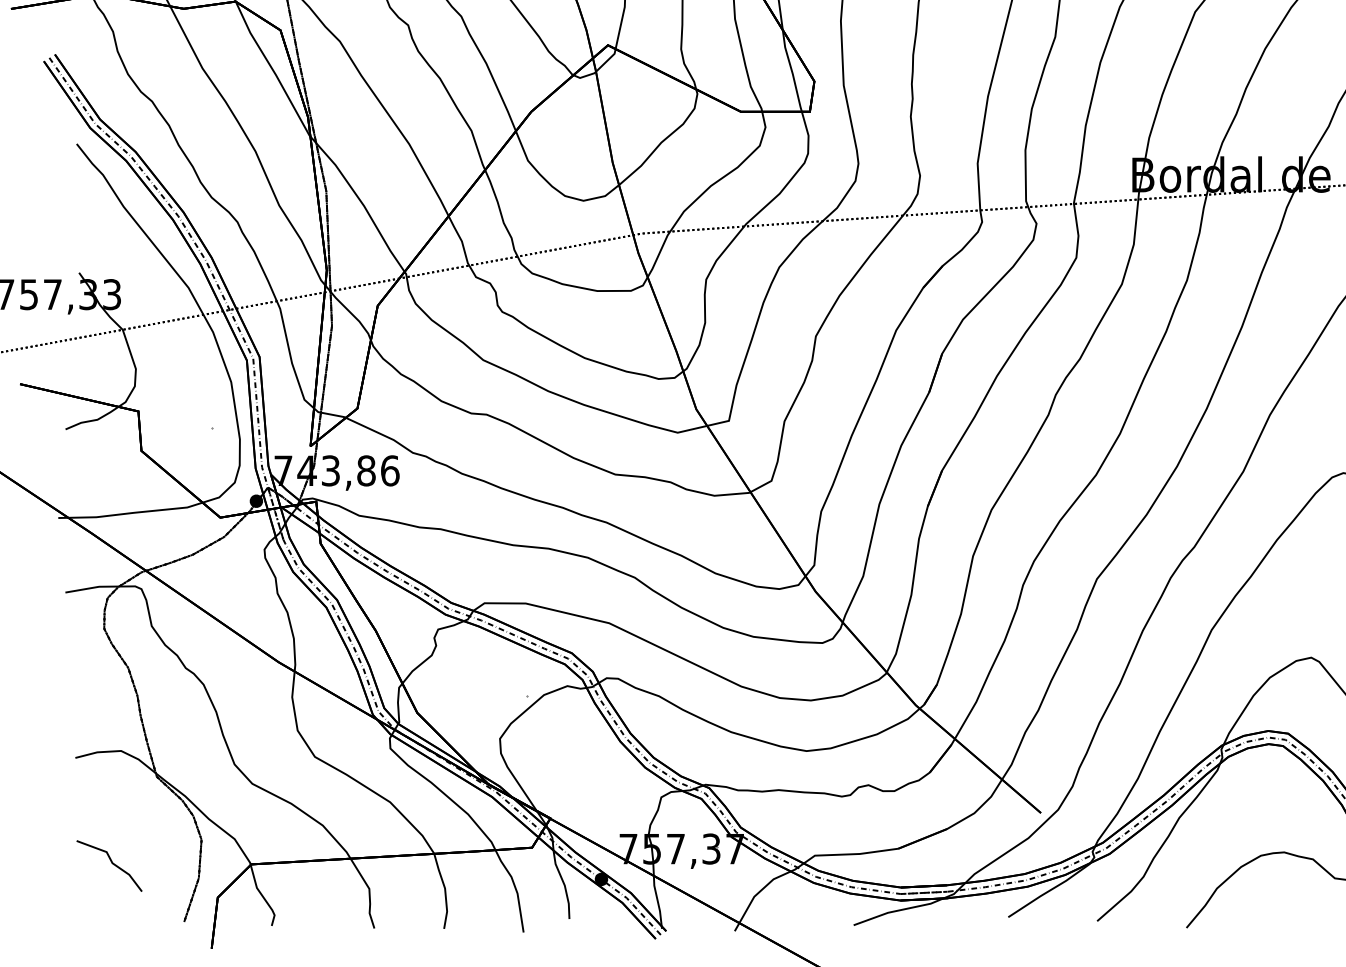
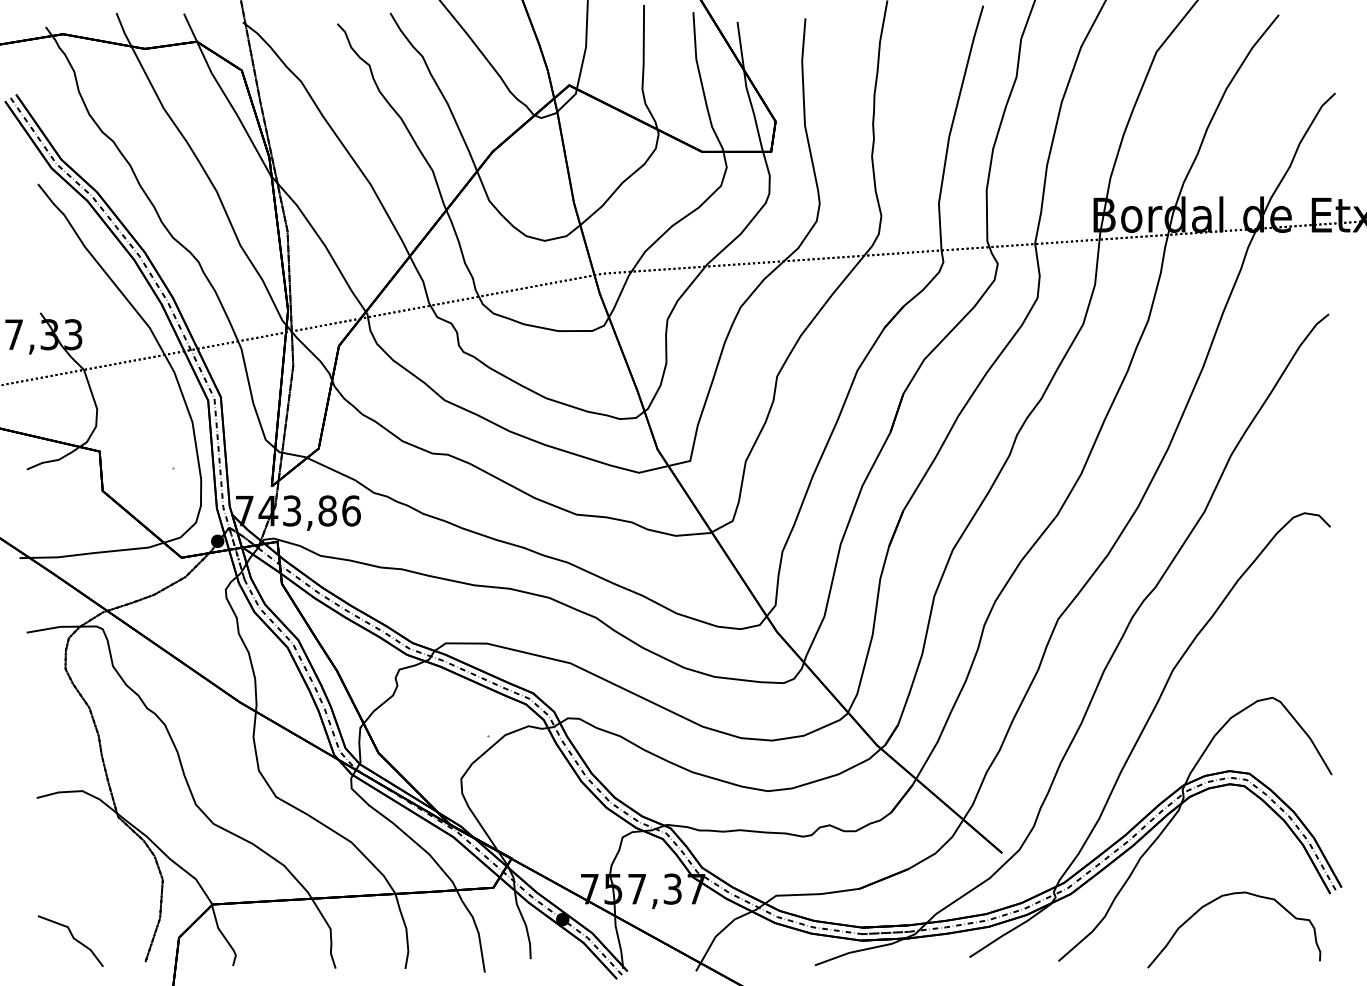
line: (111, 863) -> (72, 938), moved

